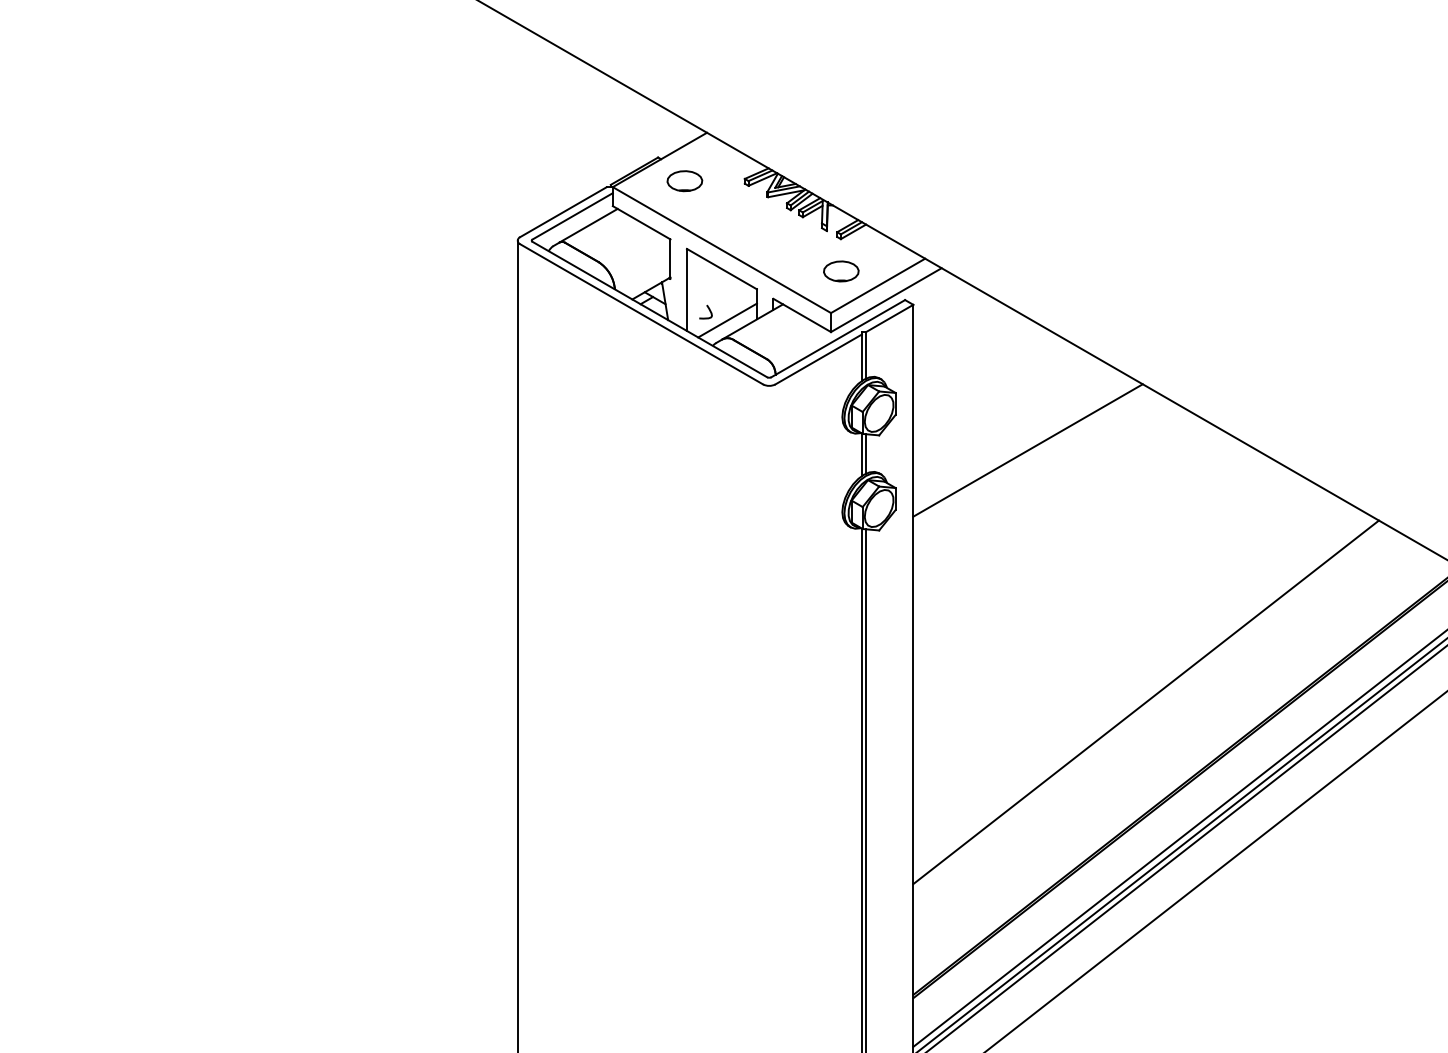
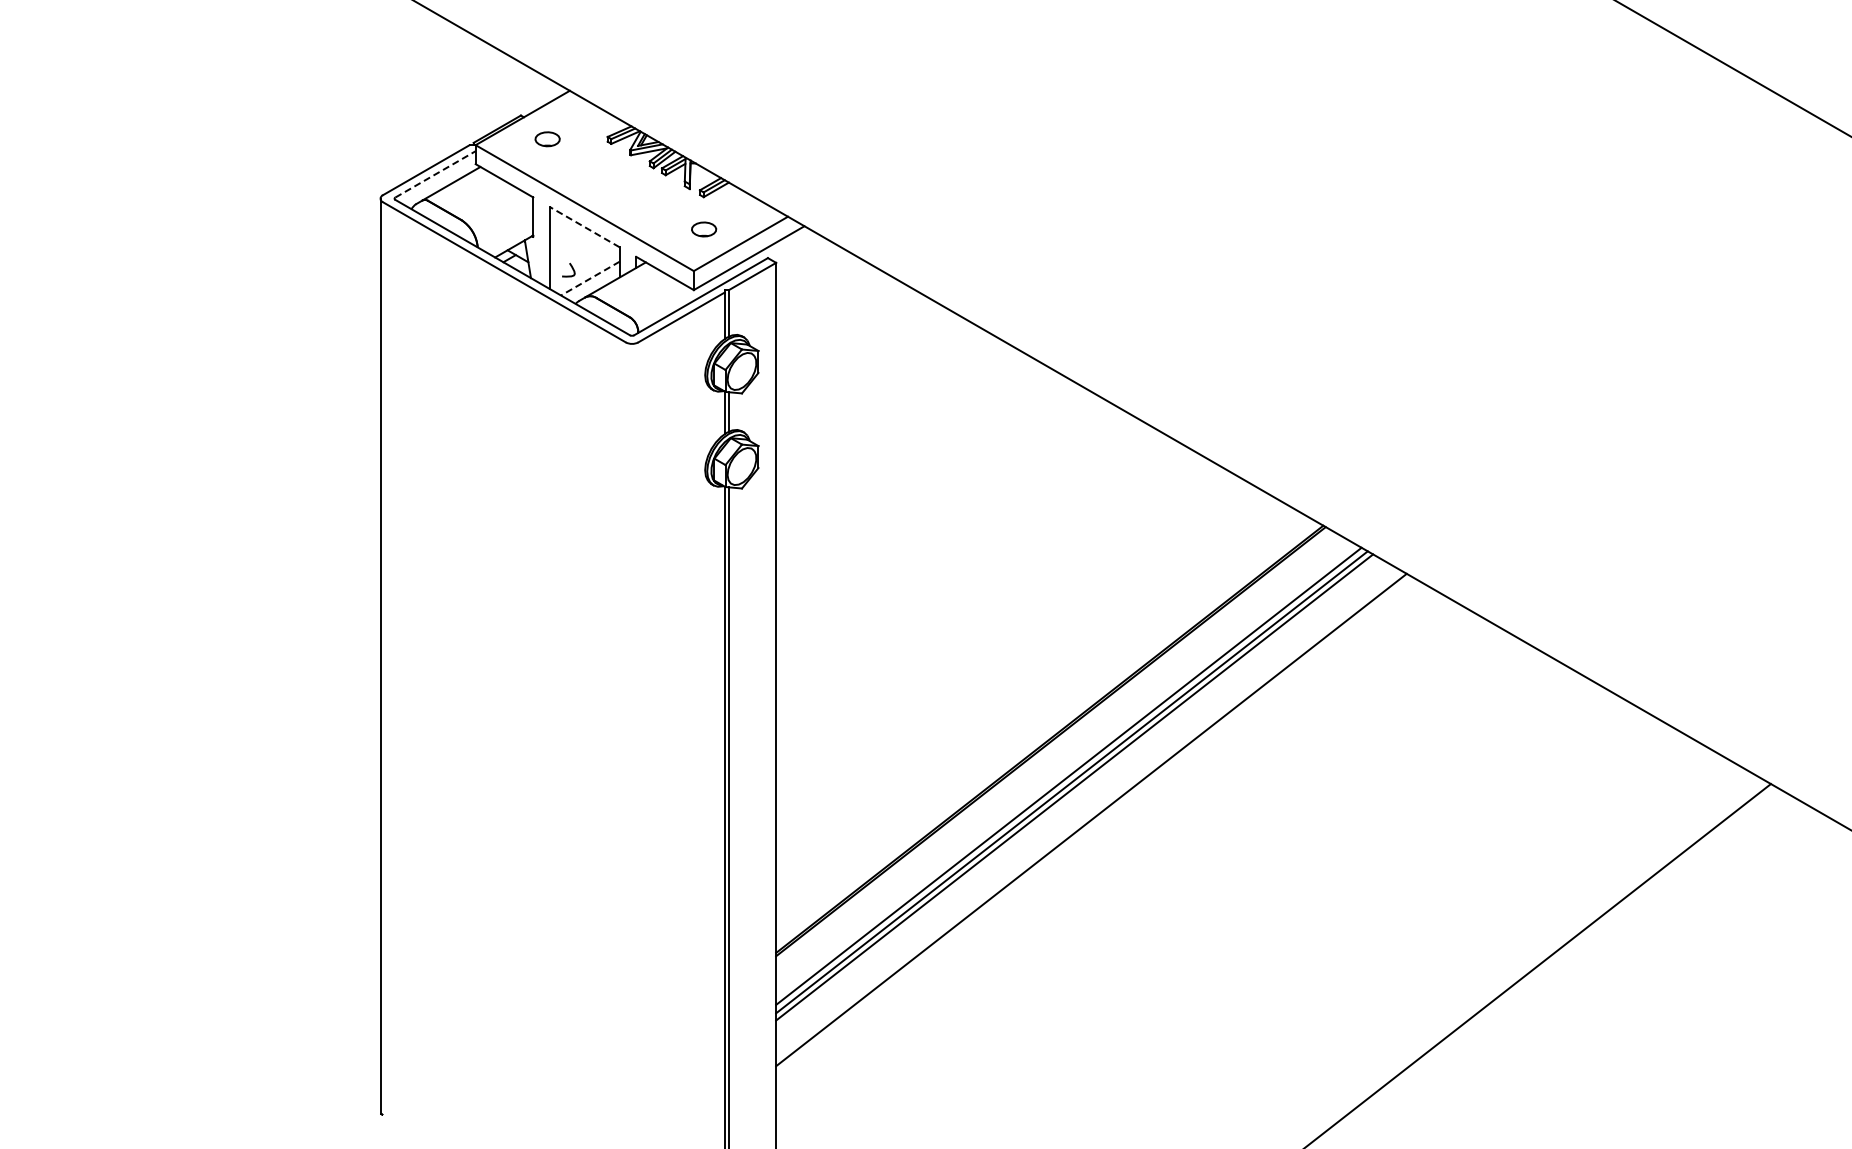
part: (684, 181) -> (547, 139), size x0.7
line: (572, 216) -> (435, 174), solid -> dashed
line: (721, 268) -> (584, 226), solid -> dashed
part: (840, 271) -> (703, 229), size x0.7
line: (727, 320) -> (590, 278), solid -> dashed
line: (1027, 450) -> (890, 408), removed
line: (1145, 702) -> (1008, 660), removed

